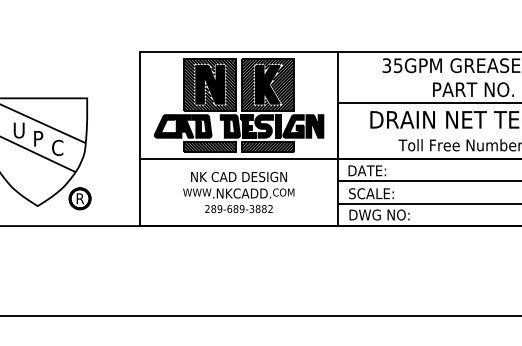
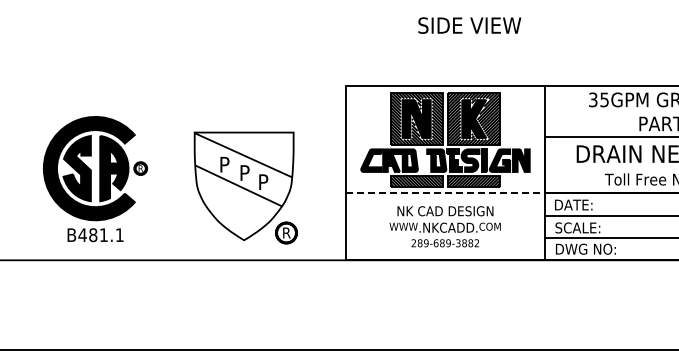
text: (19, 130) -> (225, 164), U -> P
text: (57, 148) -> (263, 182), C -> P
line: (239, 159) -> (445, 193), solid -> dashed

